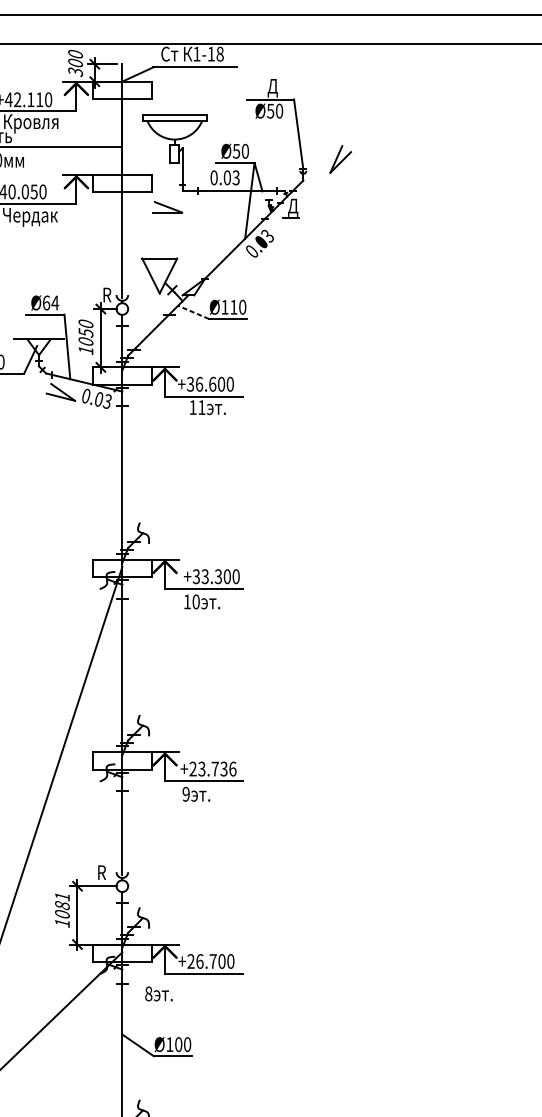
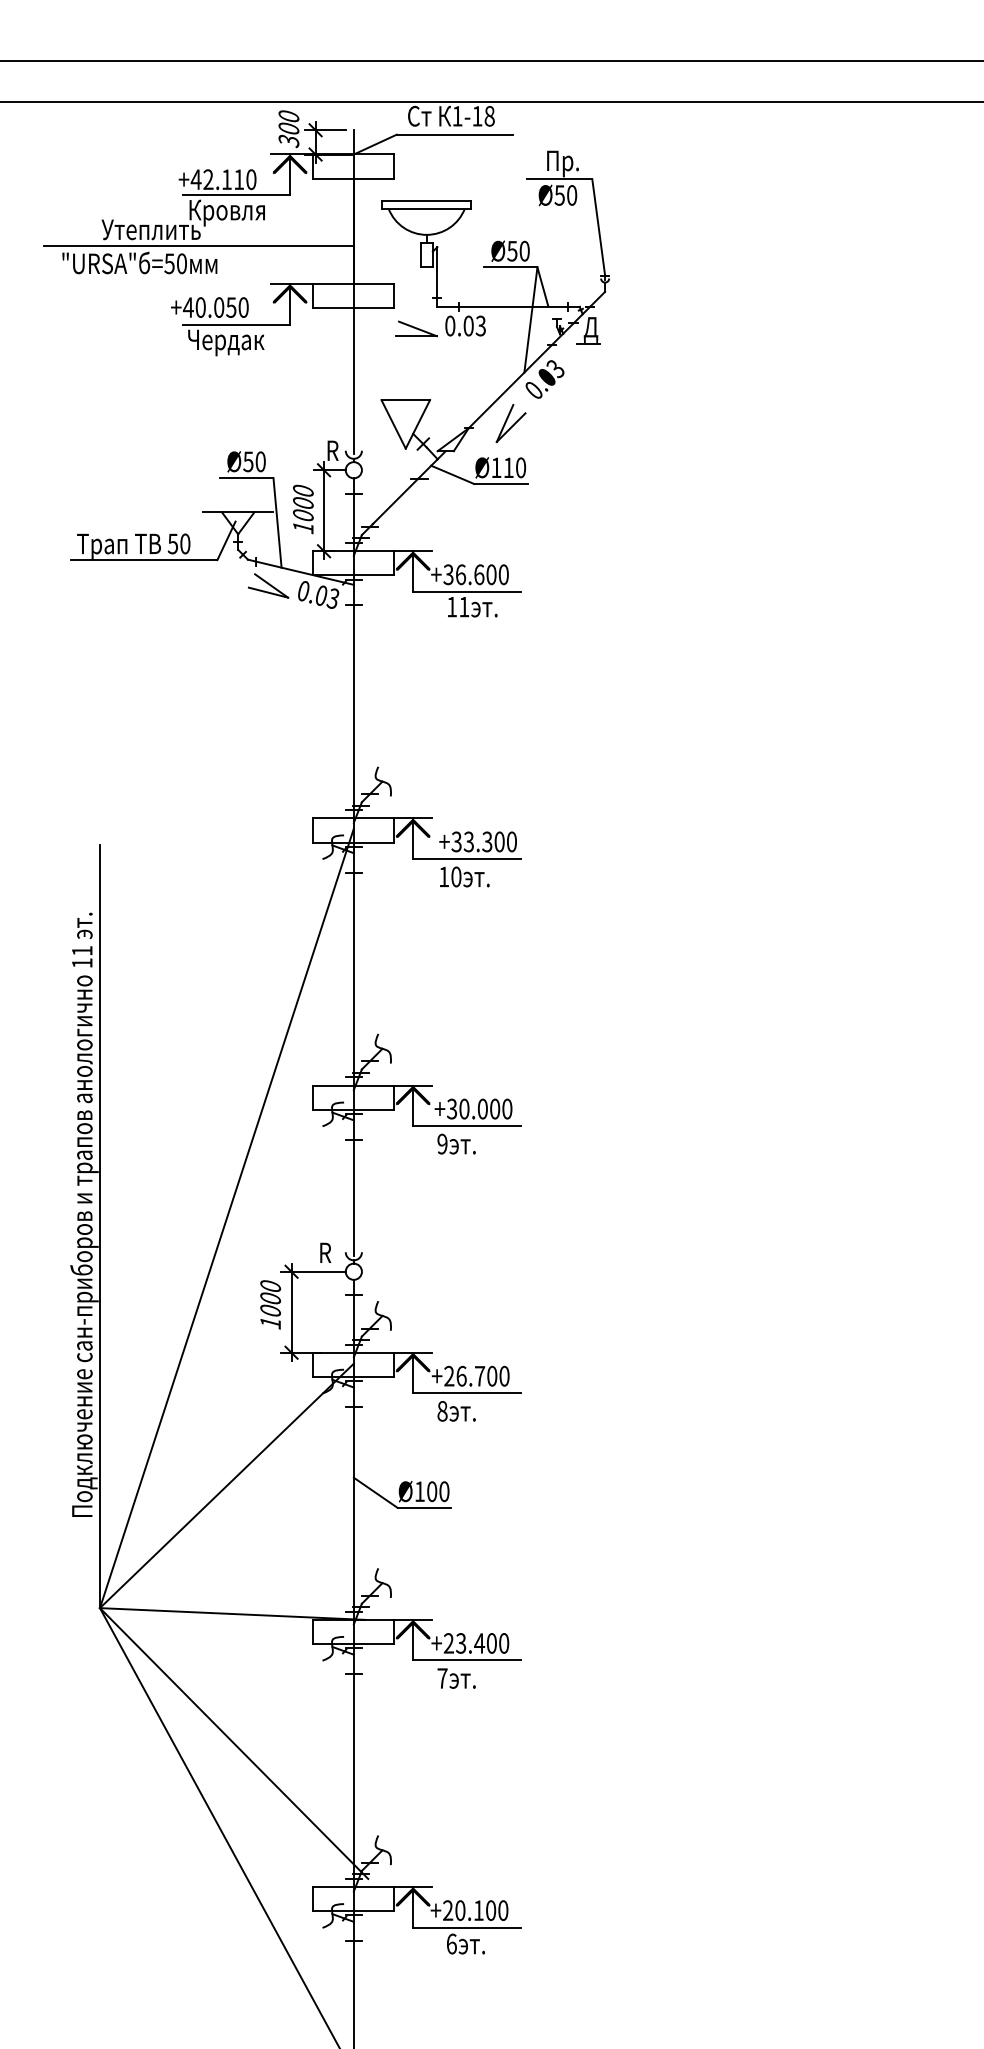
text: (272, 88) -> (562, 163), Д -> Пр.
part: (340, 159) -> (510, 423), moved
text: (225, 177) -> (465, 325), moved
text: (50, 302) -> (254, 461), Ø64 -> Ø50
line: (193, 312) -> (452, 474), dashed -> solid
text: (86, 333) -> (303, 503), 1050 -> 1000
text: (212, 768) -> (479, 1108), +23.736 -> +30.000
text: (62, 901) -> (270, 1292), 1081 -> 1000
text: (158, 994) -> (456, 1411), moved

